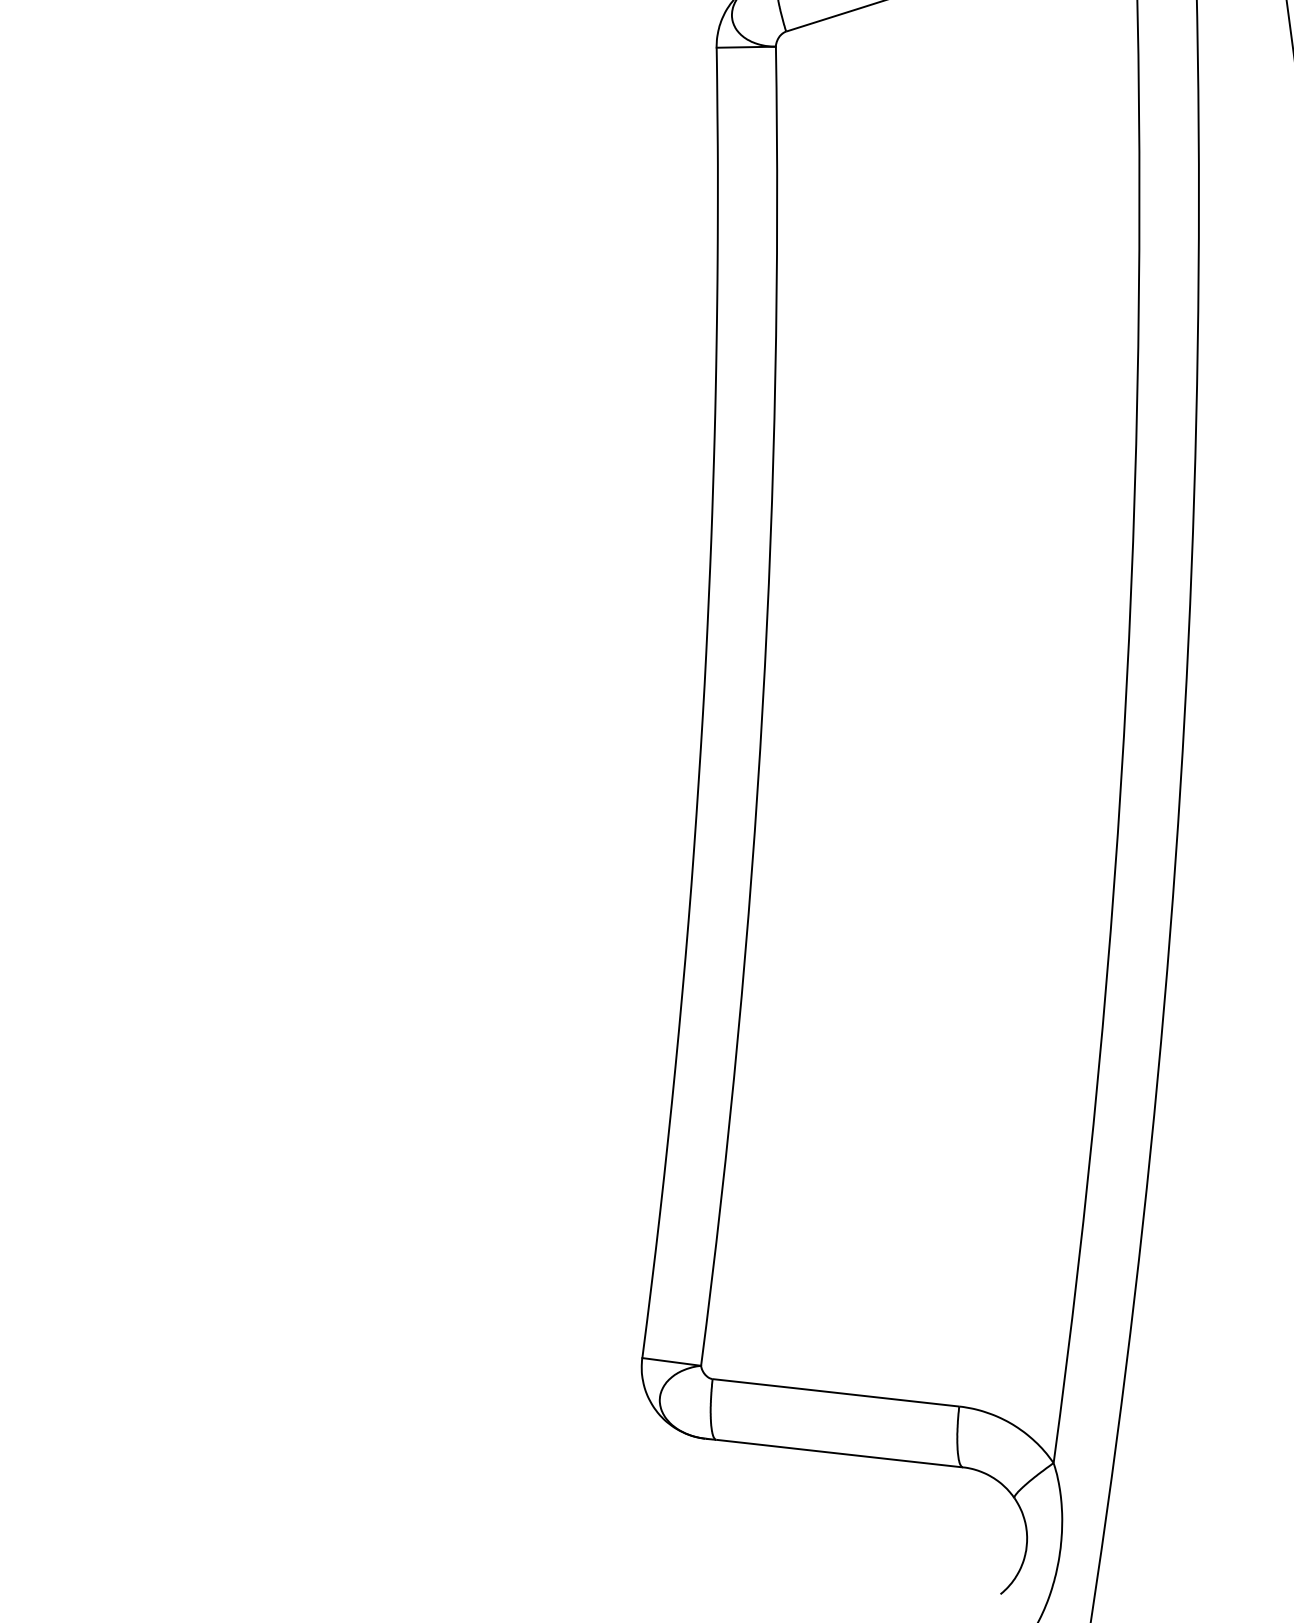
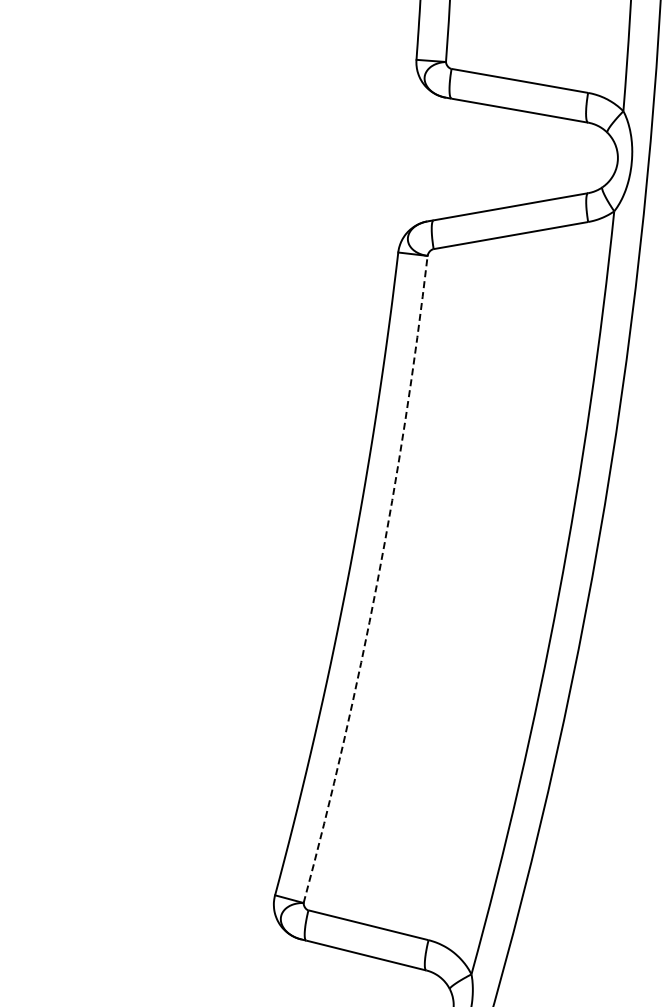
arc: (762, 707) -> (377, 581), solid -> dashed

